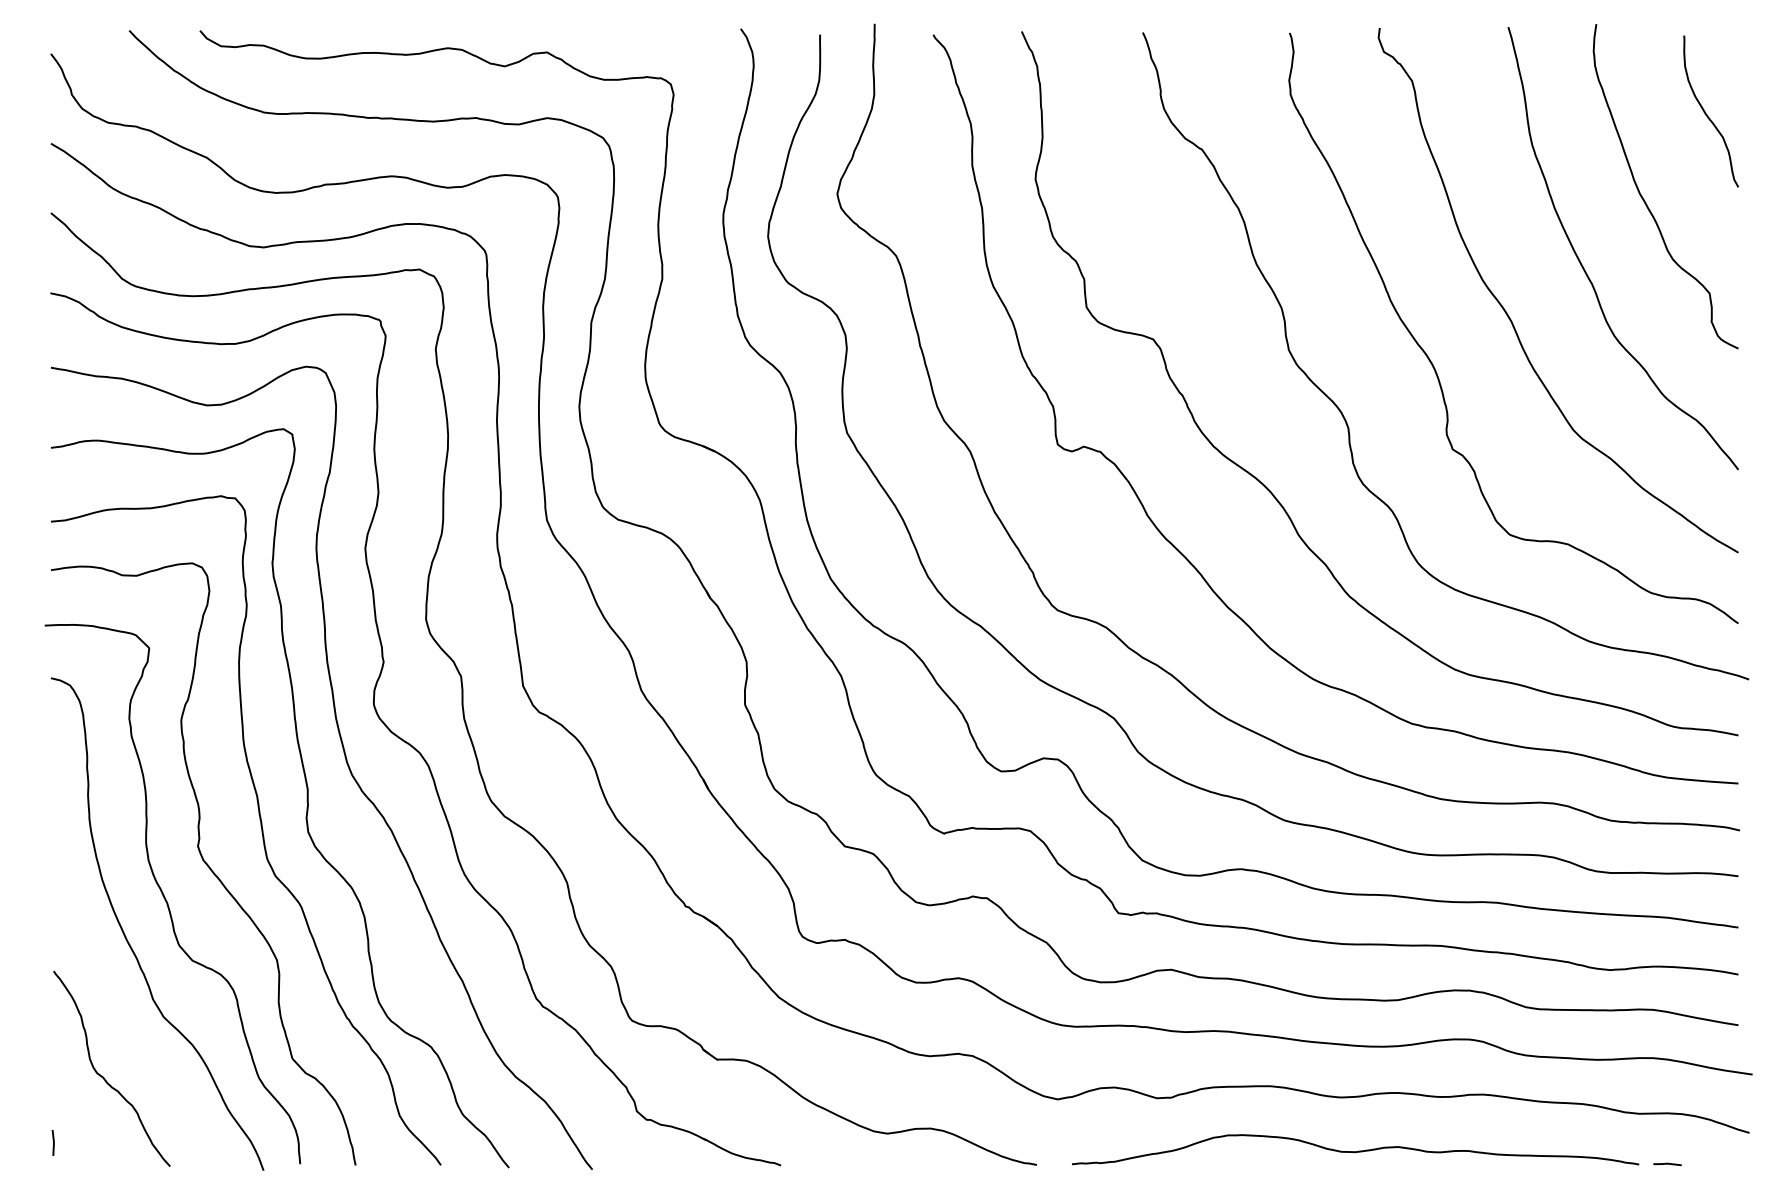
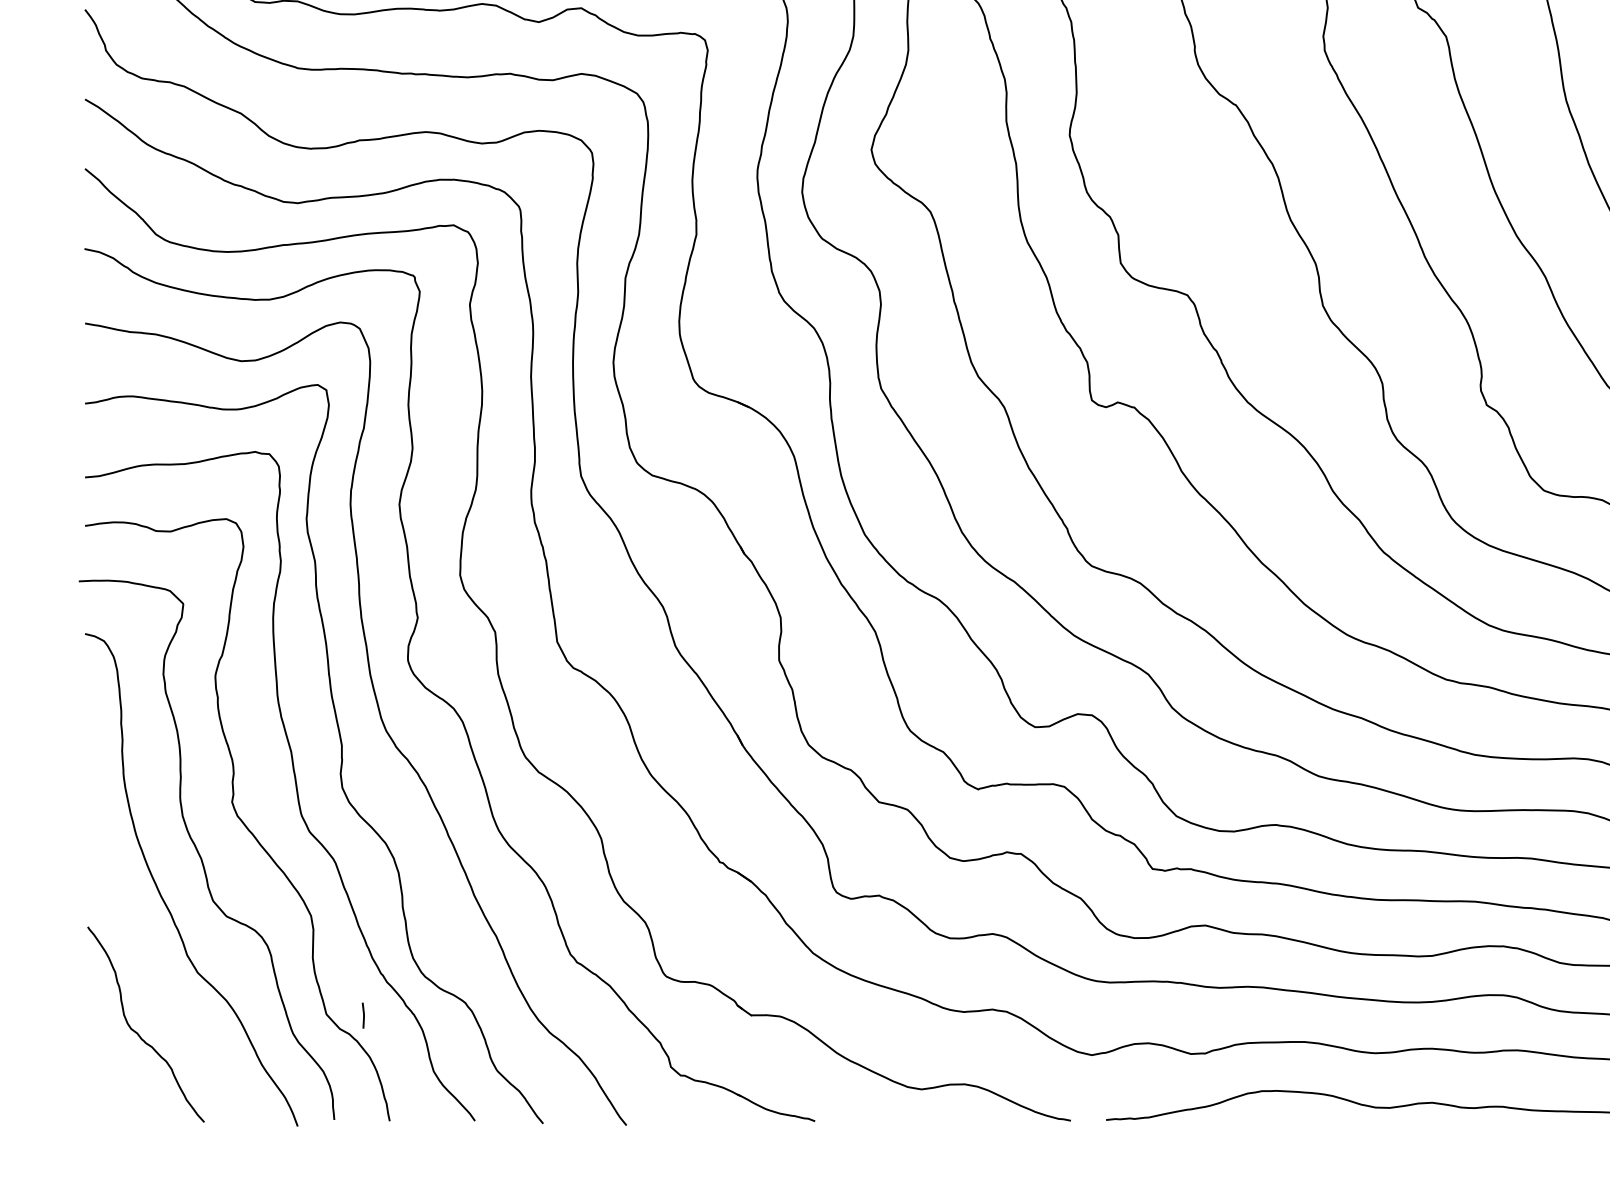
line: (53, 1142) -> (363, 1015), moved

